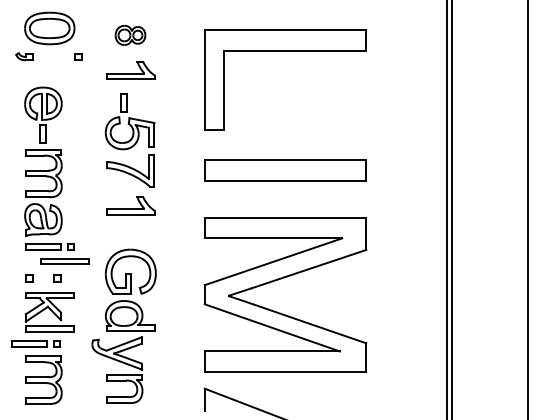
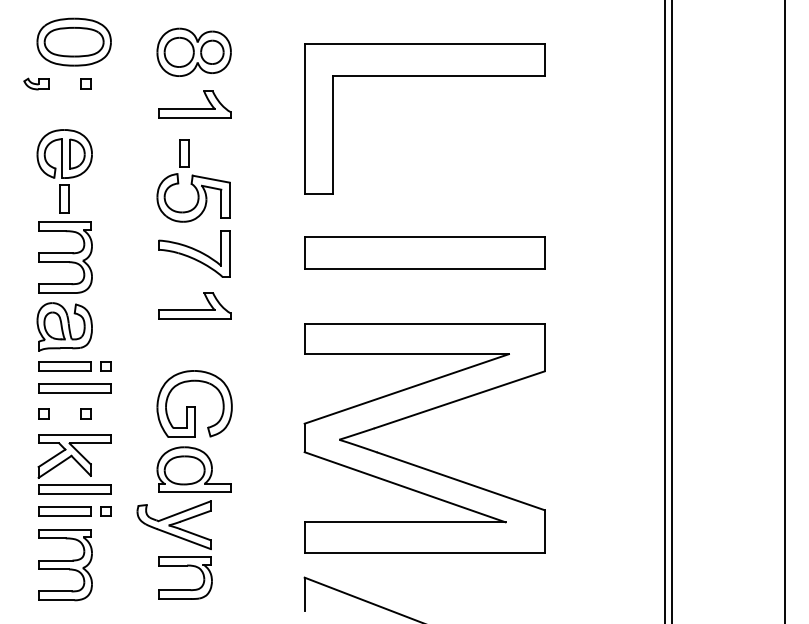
part: (130, 35) -> (194, 52), size x1.67
part: (78, 56) -> (85, 83), moved
part: (64, 261) -> (73, 388), moved
part: (35, 343) -> (73, 510), moved

